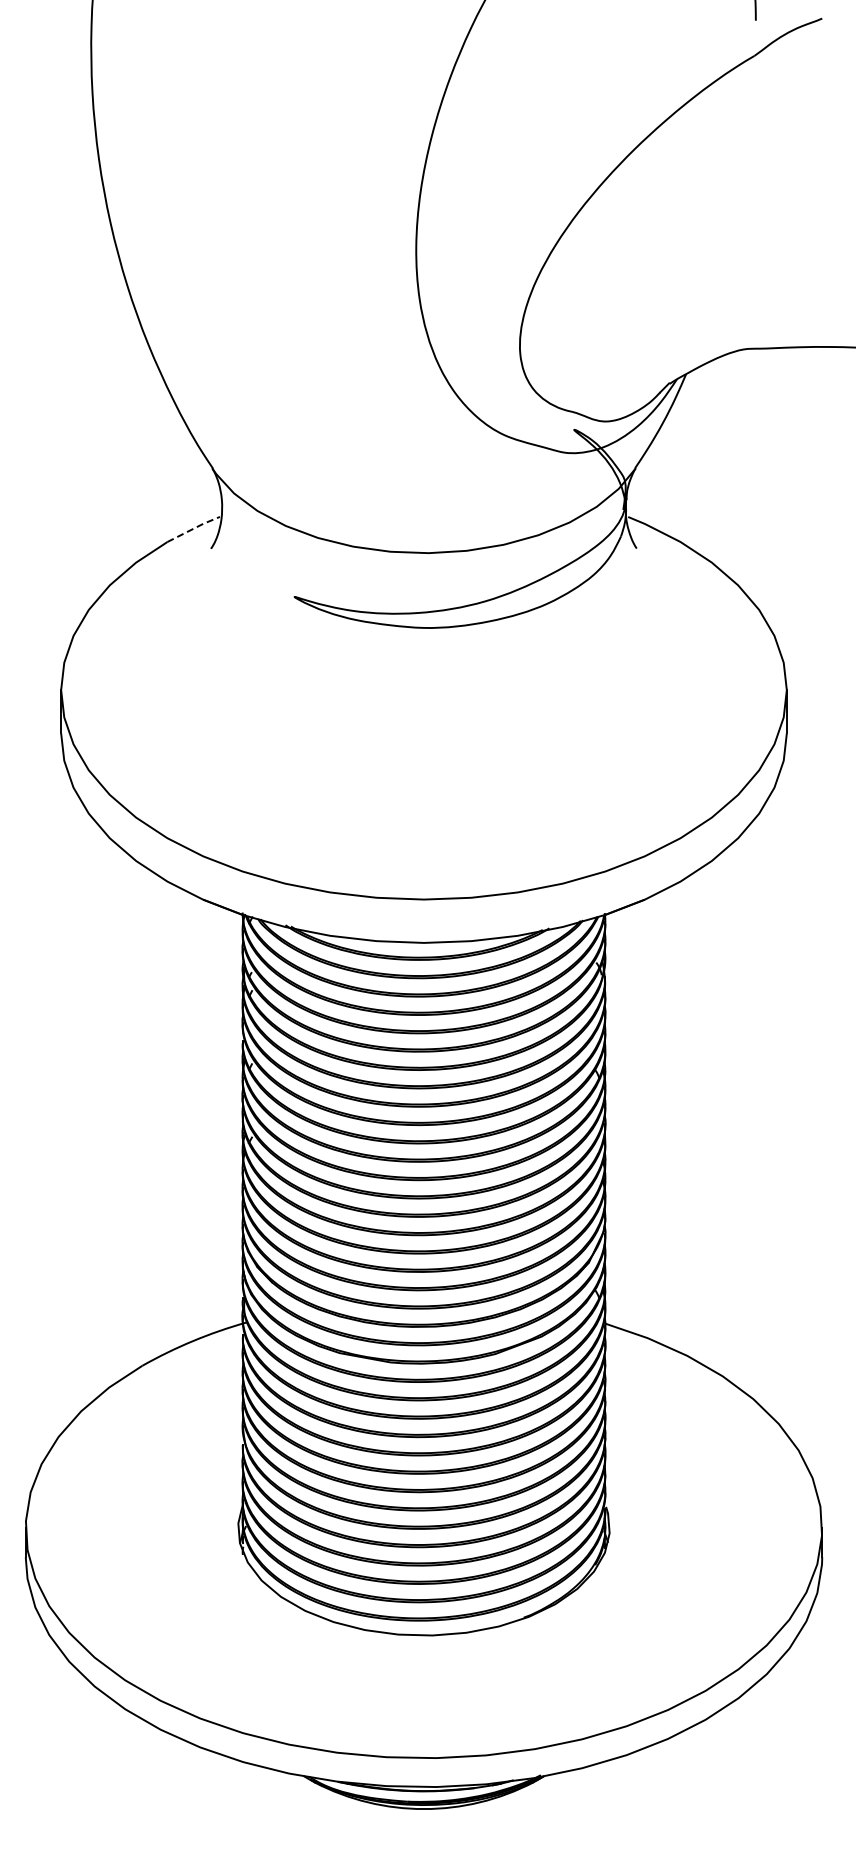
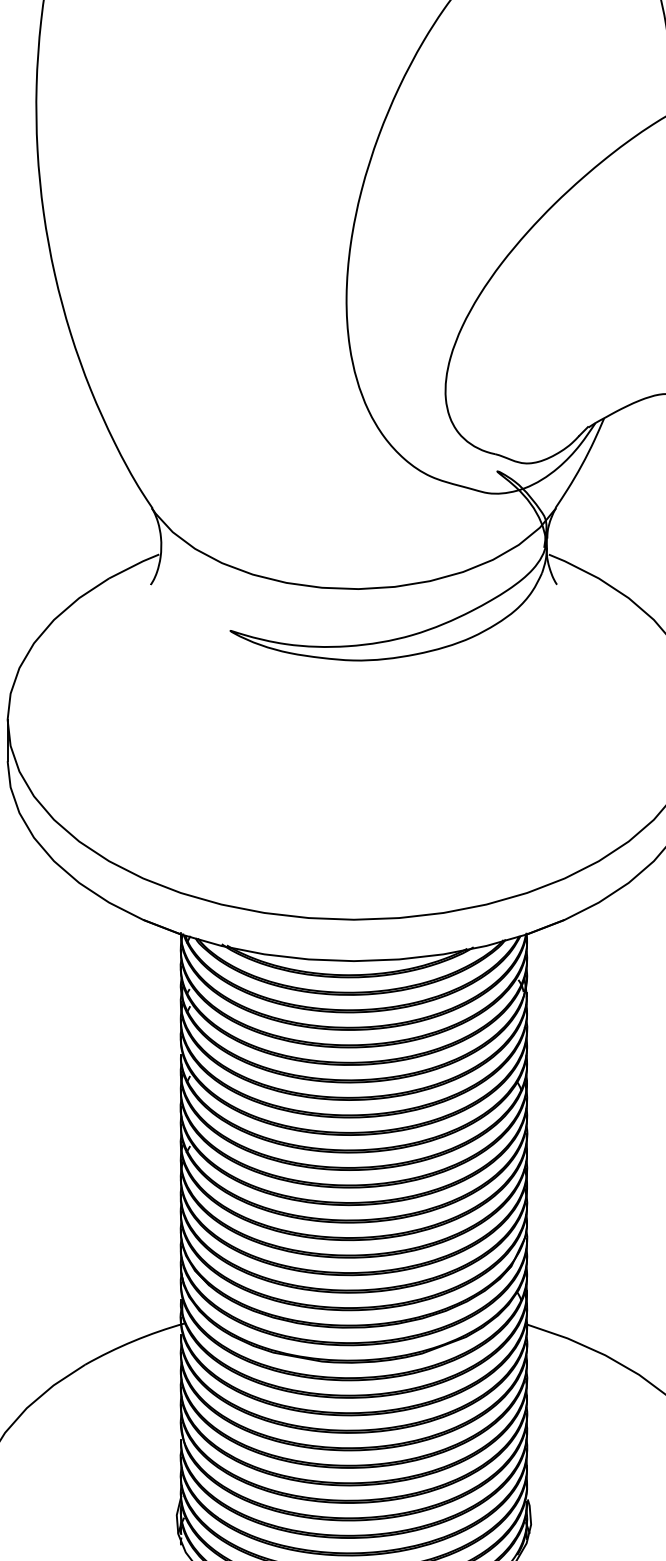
line: (194, 528) -> (134, 565), dashed -> solid

